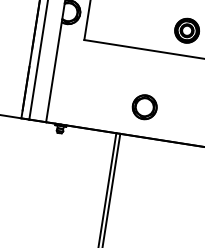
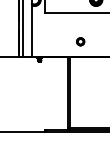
part: (144, 106) -> (80, 41), size x0.6

